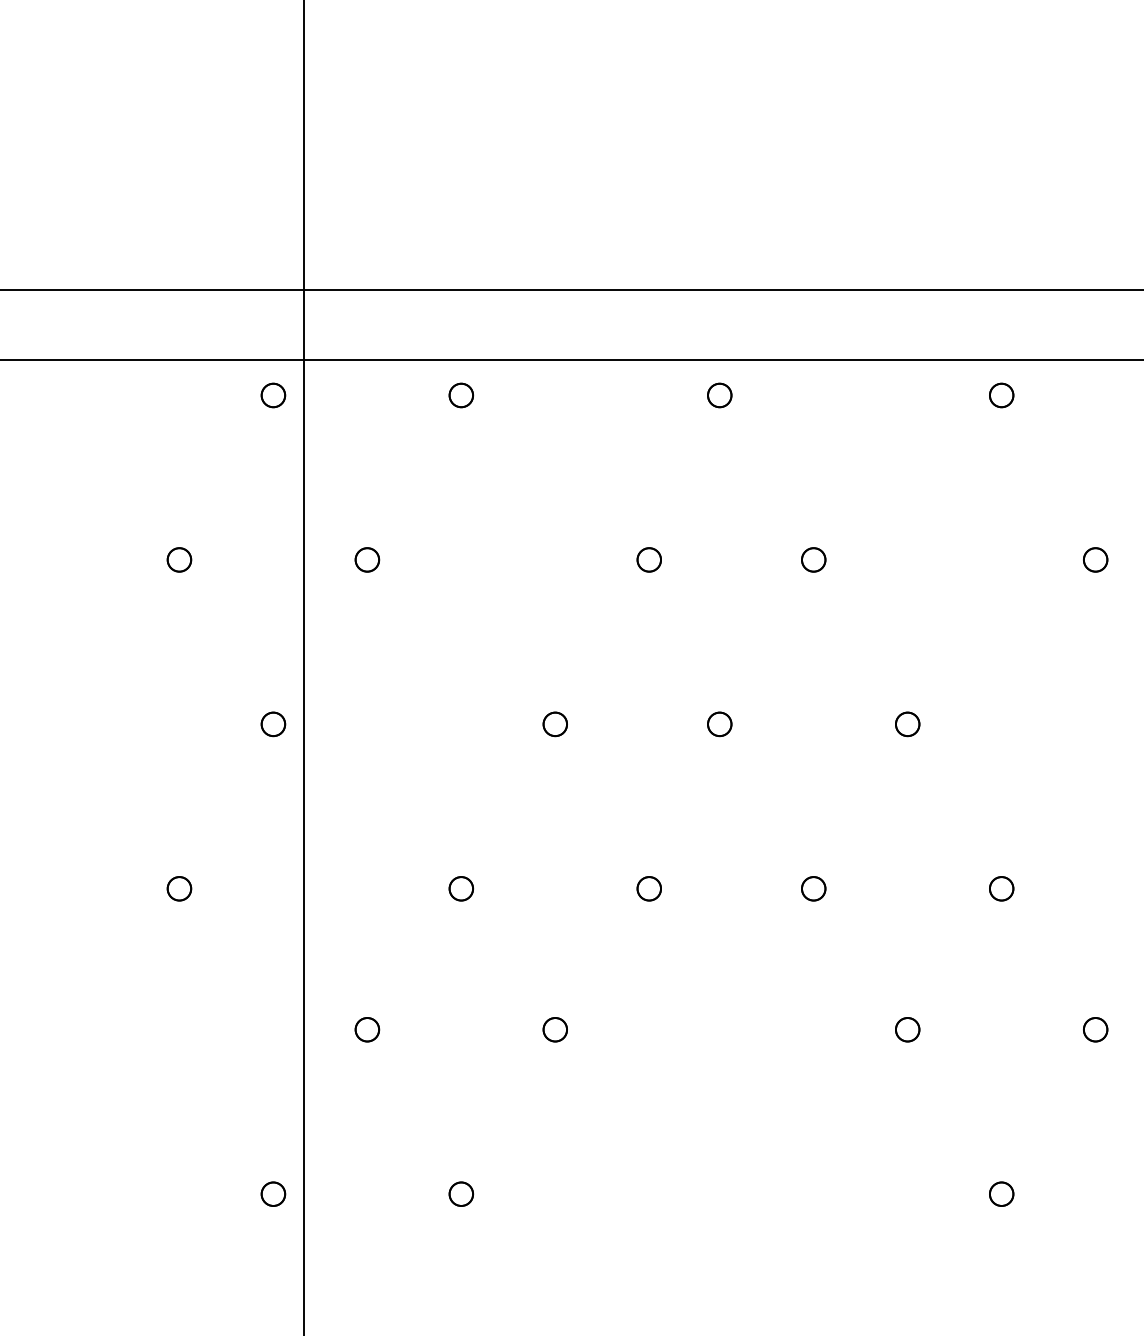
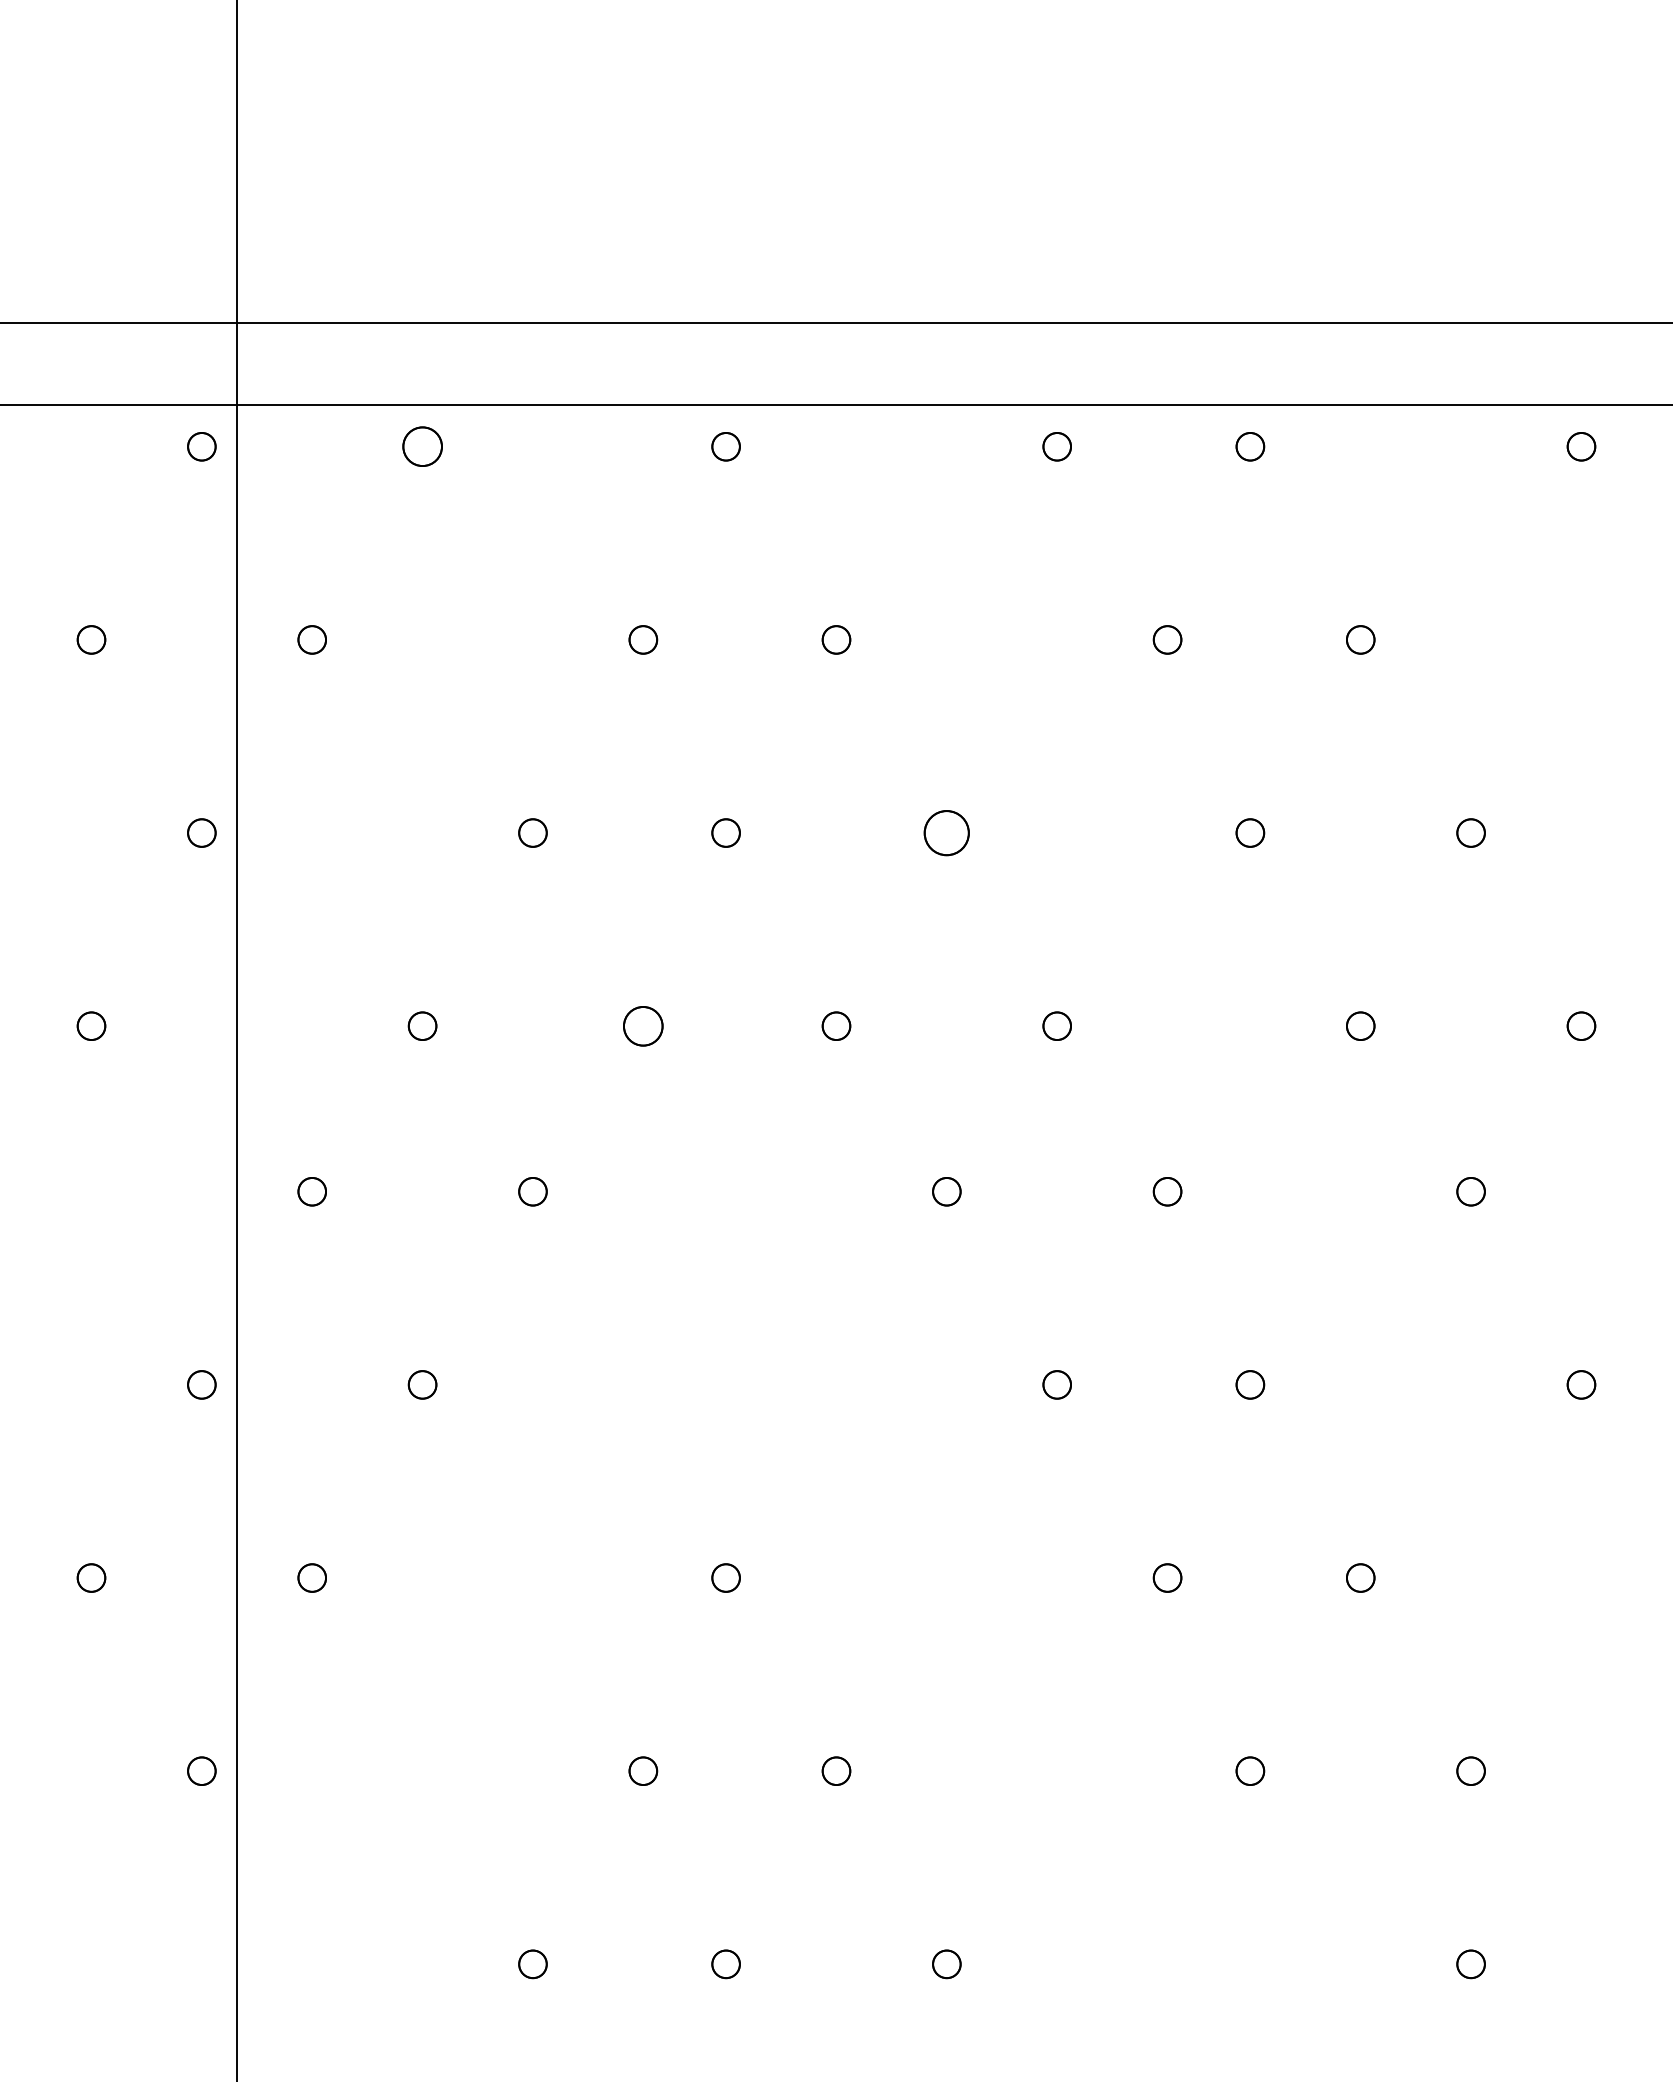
part: (461, 395) -> (422, 446), size x1.4
part: (907, 723) -> (946, 832), size x1.6
part: (649, 888) -> (643, 1025), size x1.4

